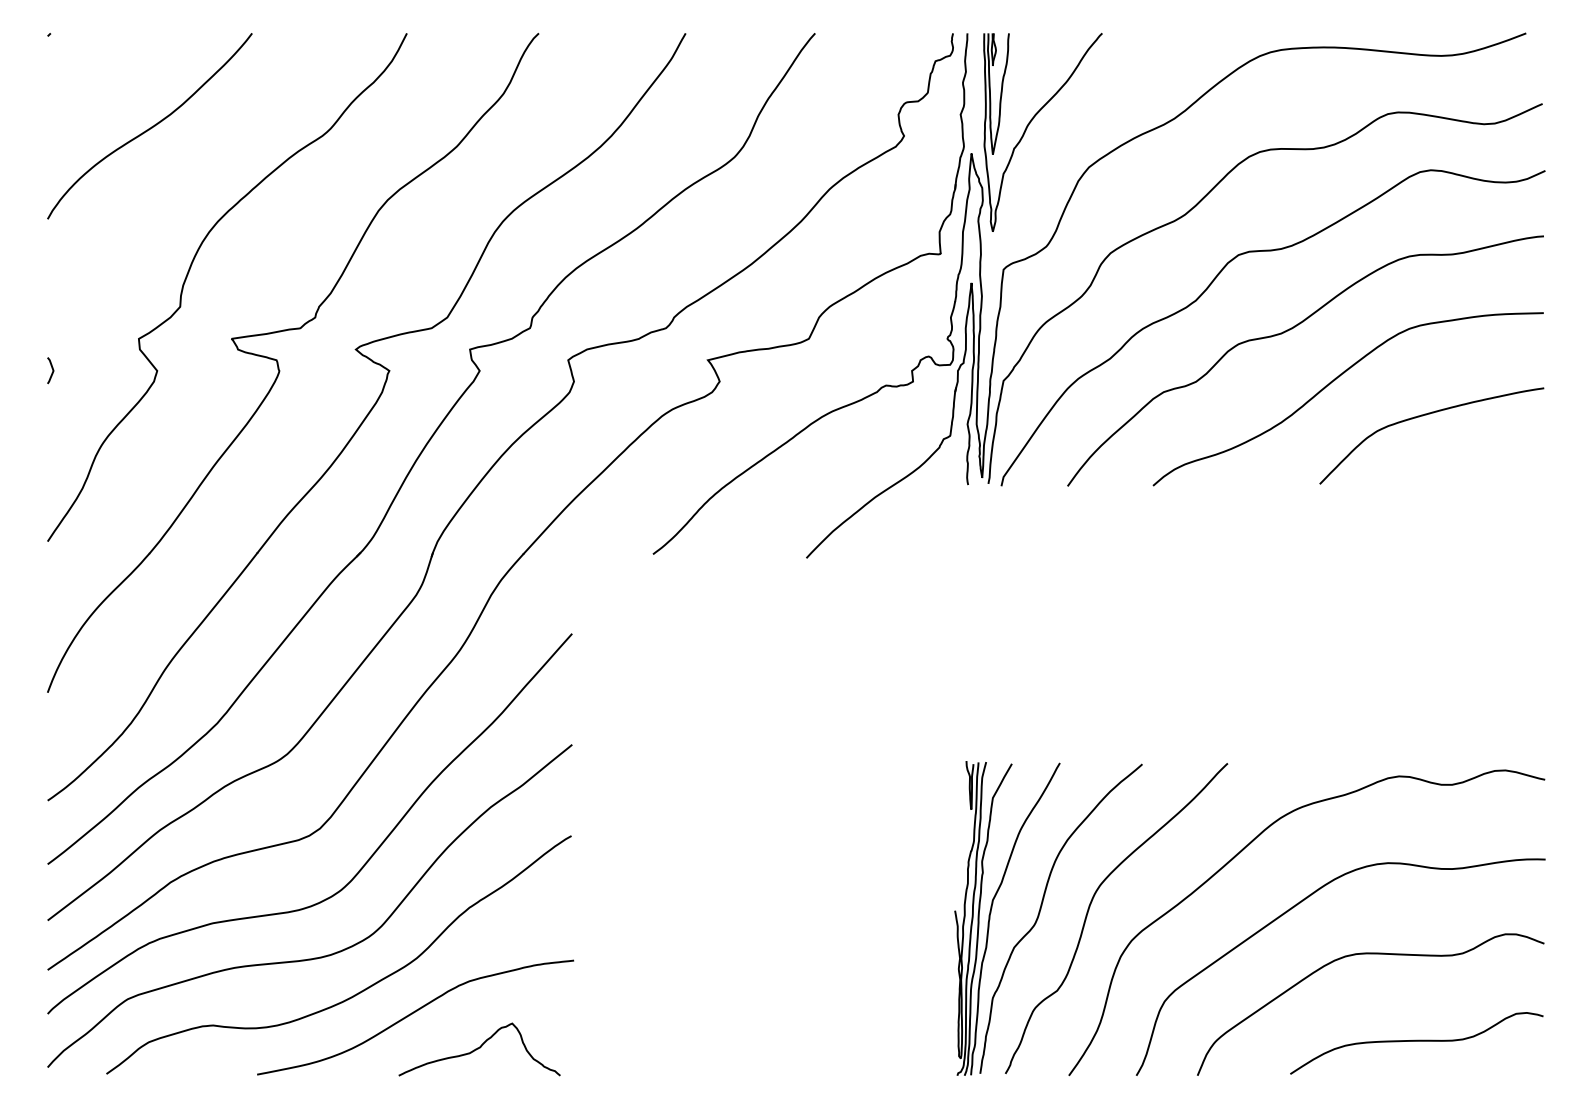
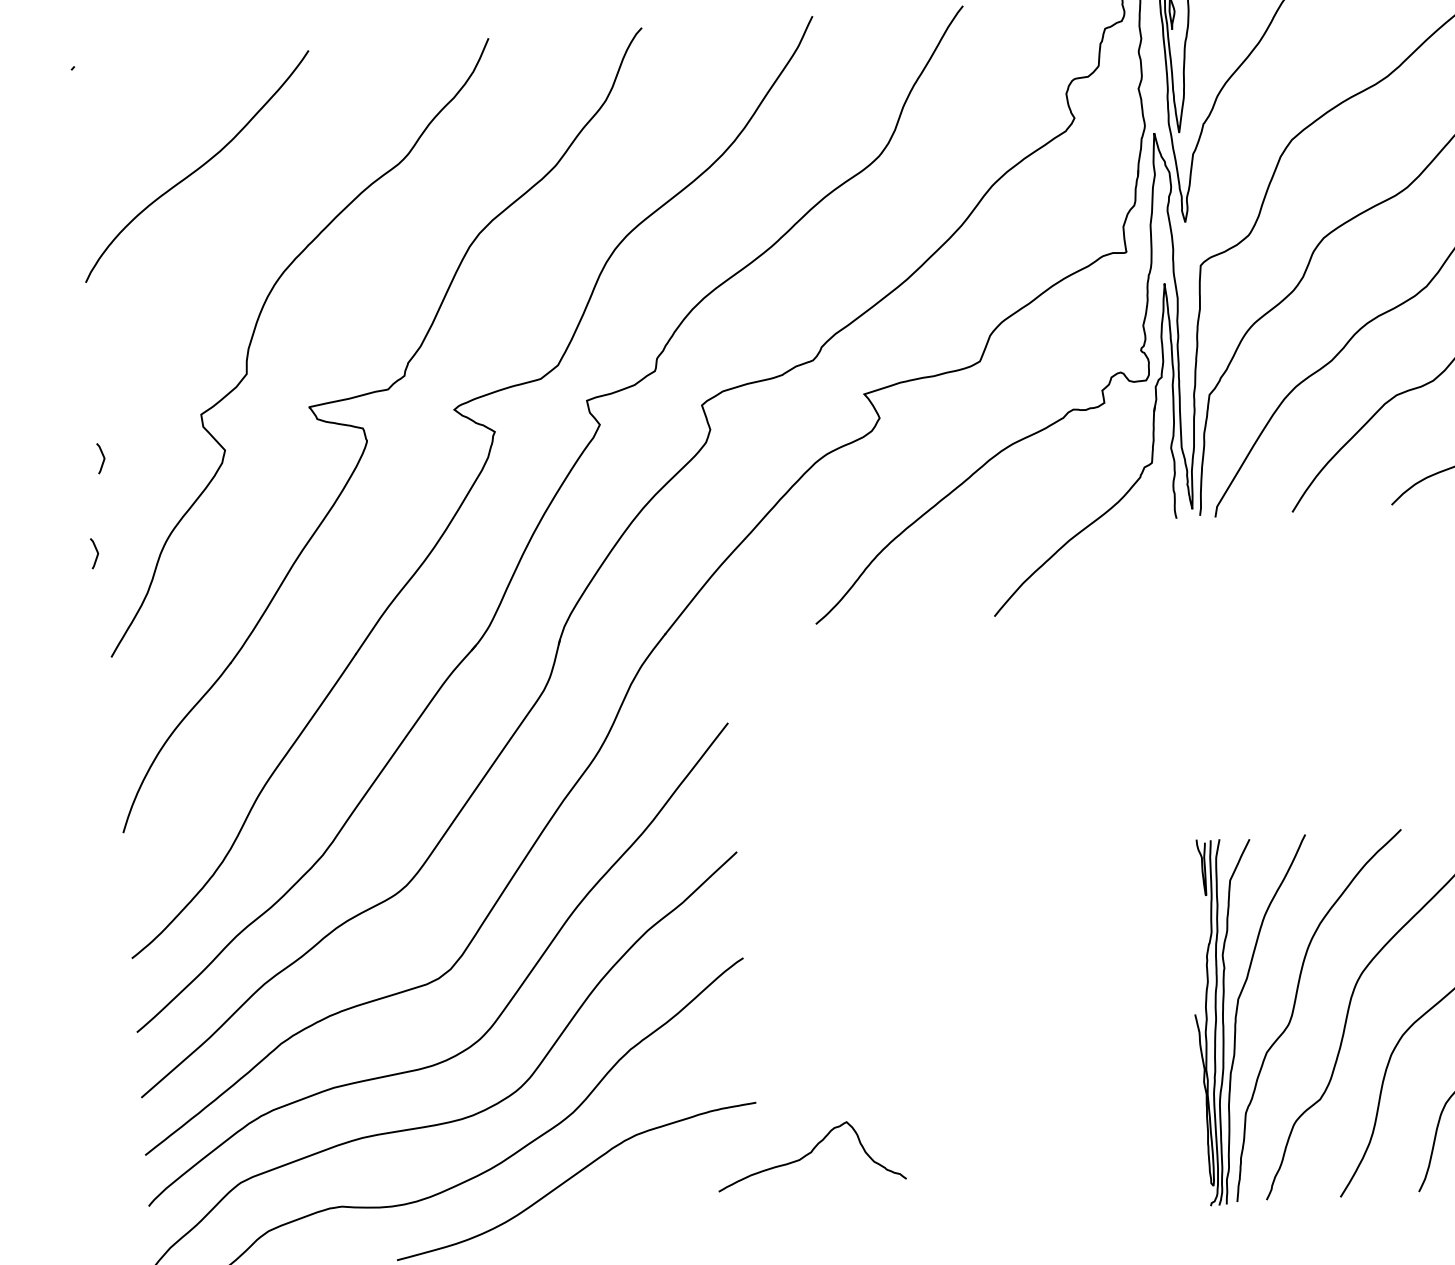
curve: (41, 451) -> (96, 553), added
curve: (479, 1048) -> (810, 1153), moved

